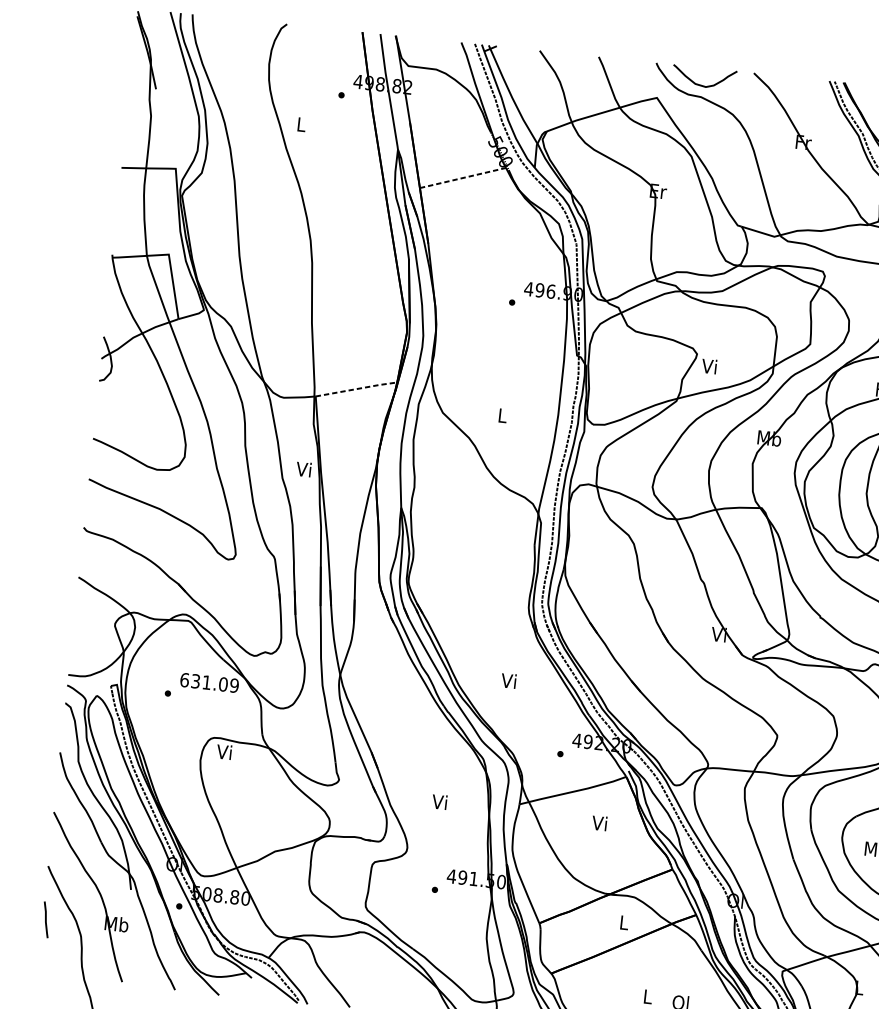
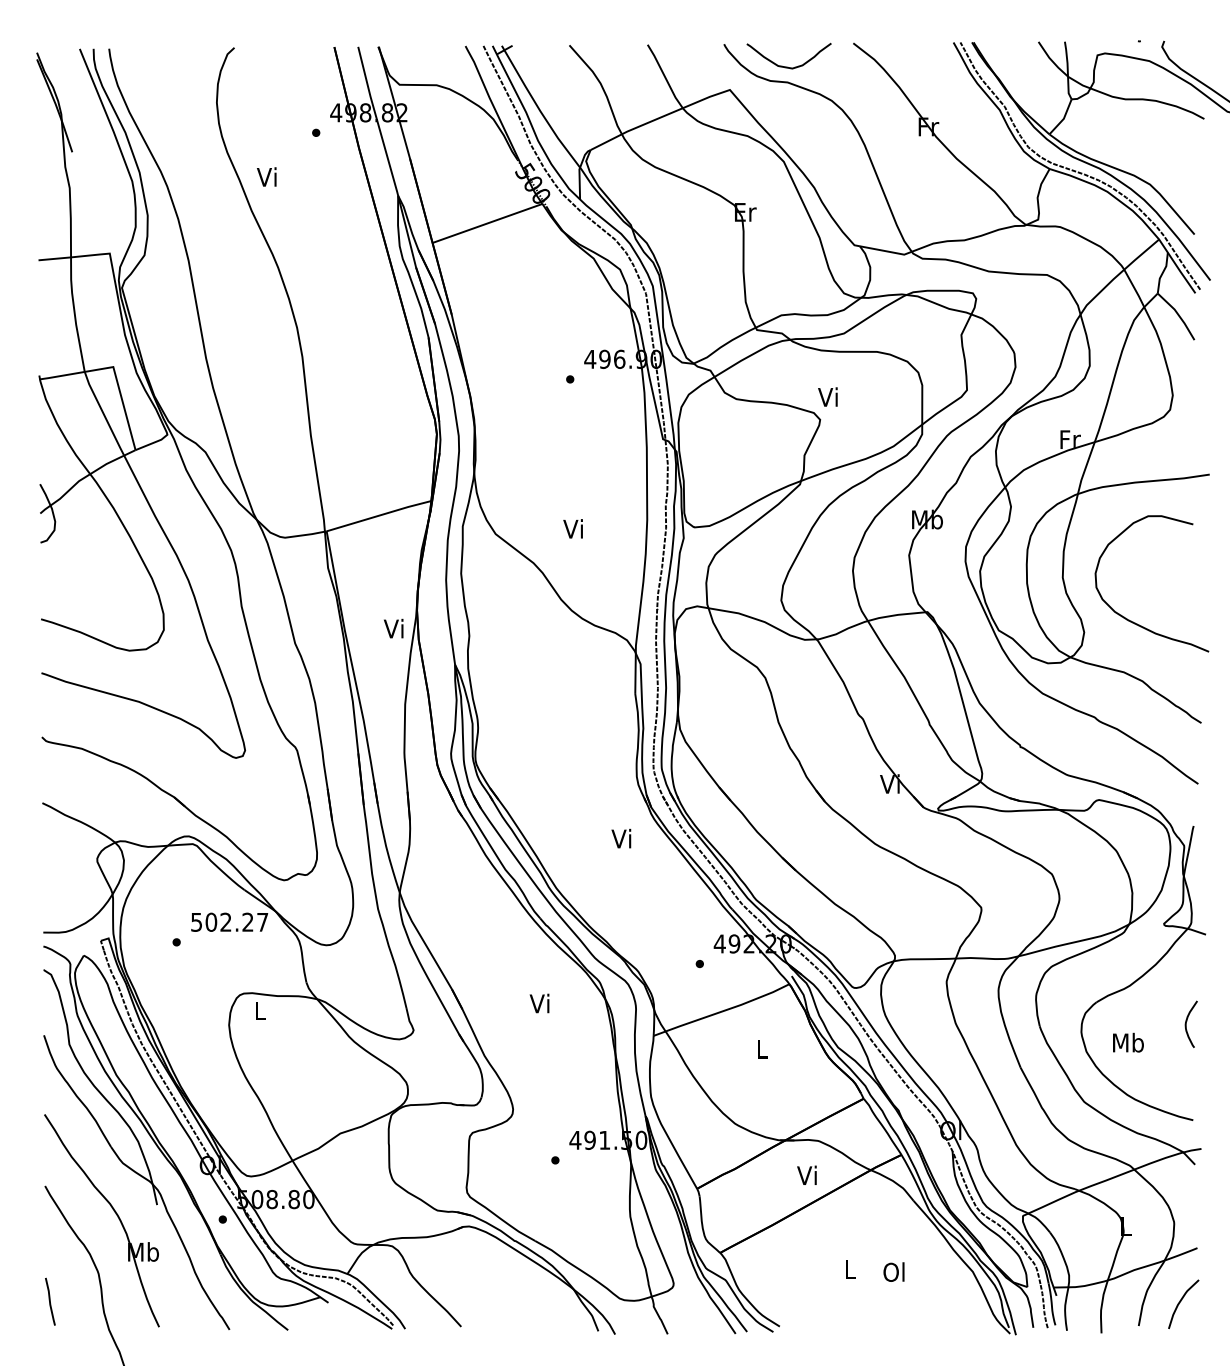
text: (300, 123) -> (266, 176), L -> Vi
line: (462, 178) -> (487, 223), dashed -> solid
text: (709, 365) -> (827, 396), moved
line: (356, 389) -> (379, 515), dashed -> solid
text: (501, 415) -> (572, 528), L -> Vi
text: (303, 469) -> (393, 628), moved
text: (508, 680) -> (621, 838), moved
text: (209, 682) -> (229, 921), 631.09 -> 502.27
text: (223, 751) -> (258, 1010), Vi -> L
text: (439, 801) -> (539, 1003), moved
text: (598, 822) -> (760, 1048), Vi -> L
line: (46, 919) -> (50, 1301), moved
text: (623, 921) -> (806, 1174), L -> Vi

